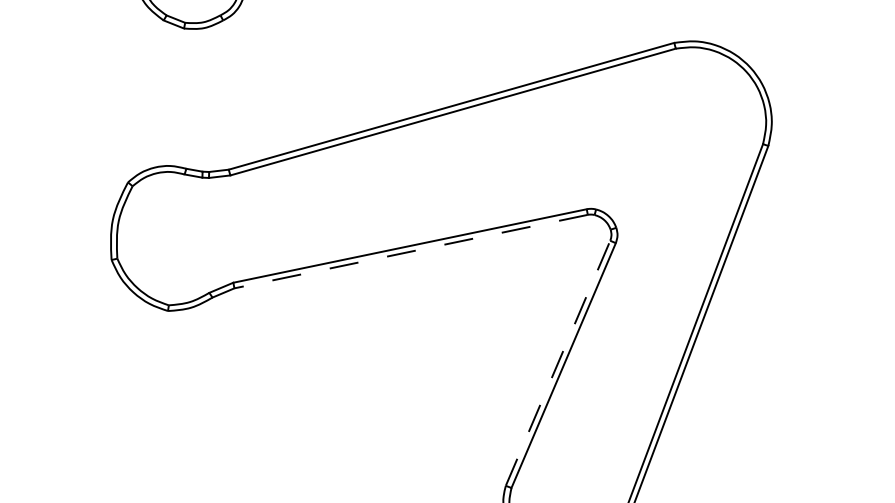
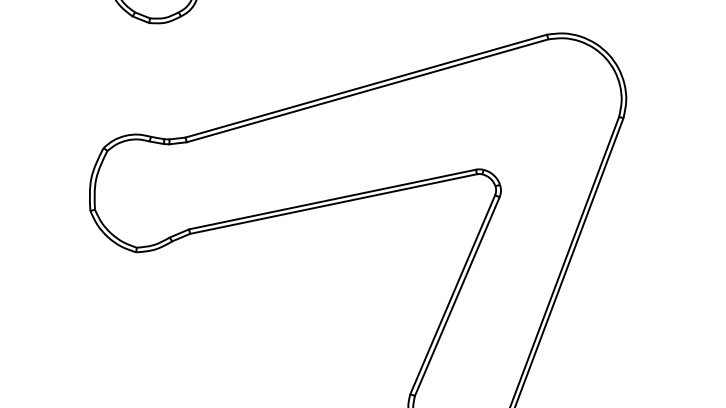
line: (410, 251) -> (332, 204), dashed -> solid
line: (558, 362) -> (453, 294), dashed -> solid

